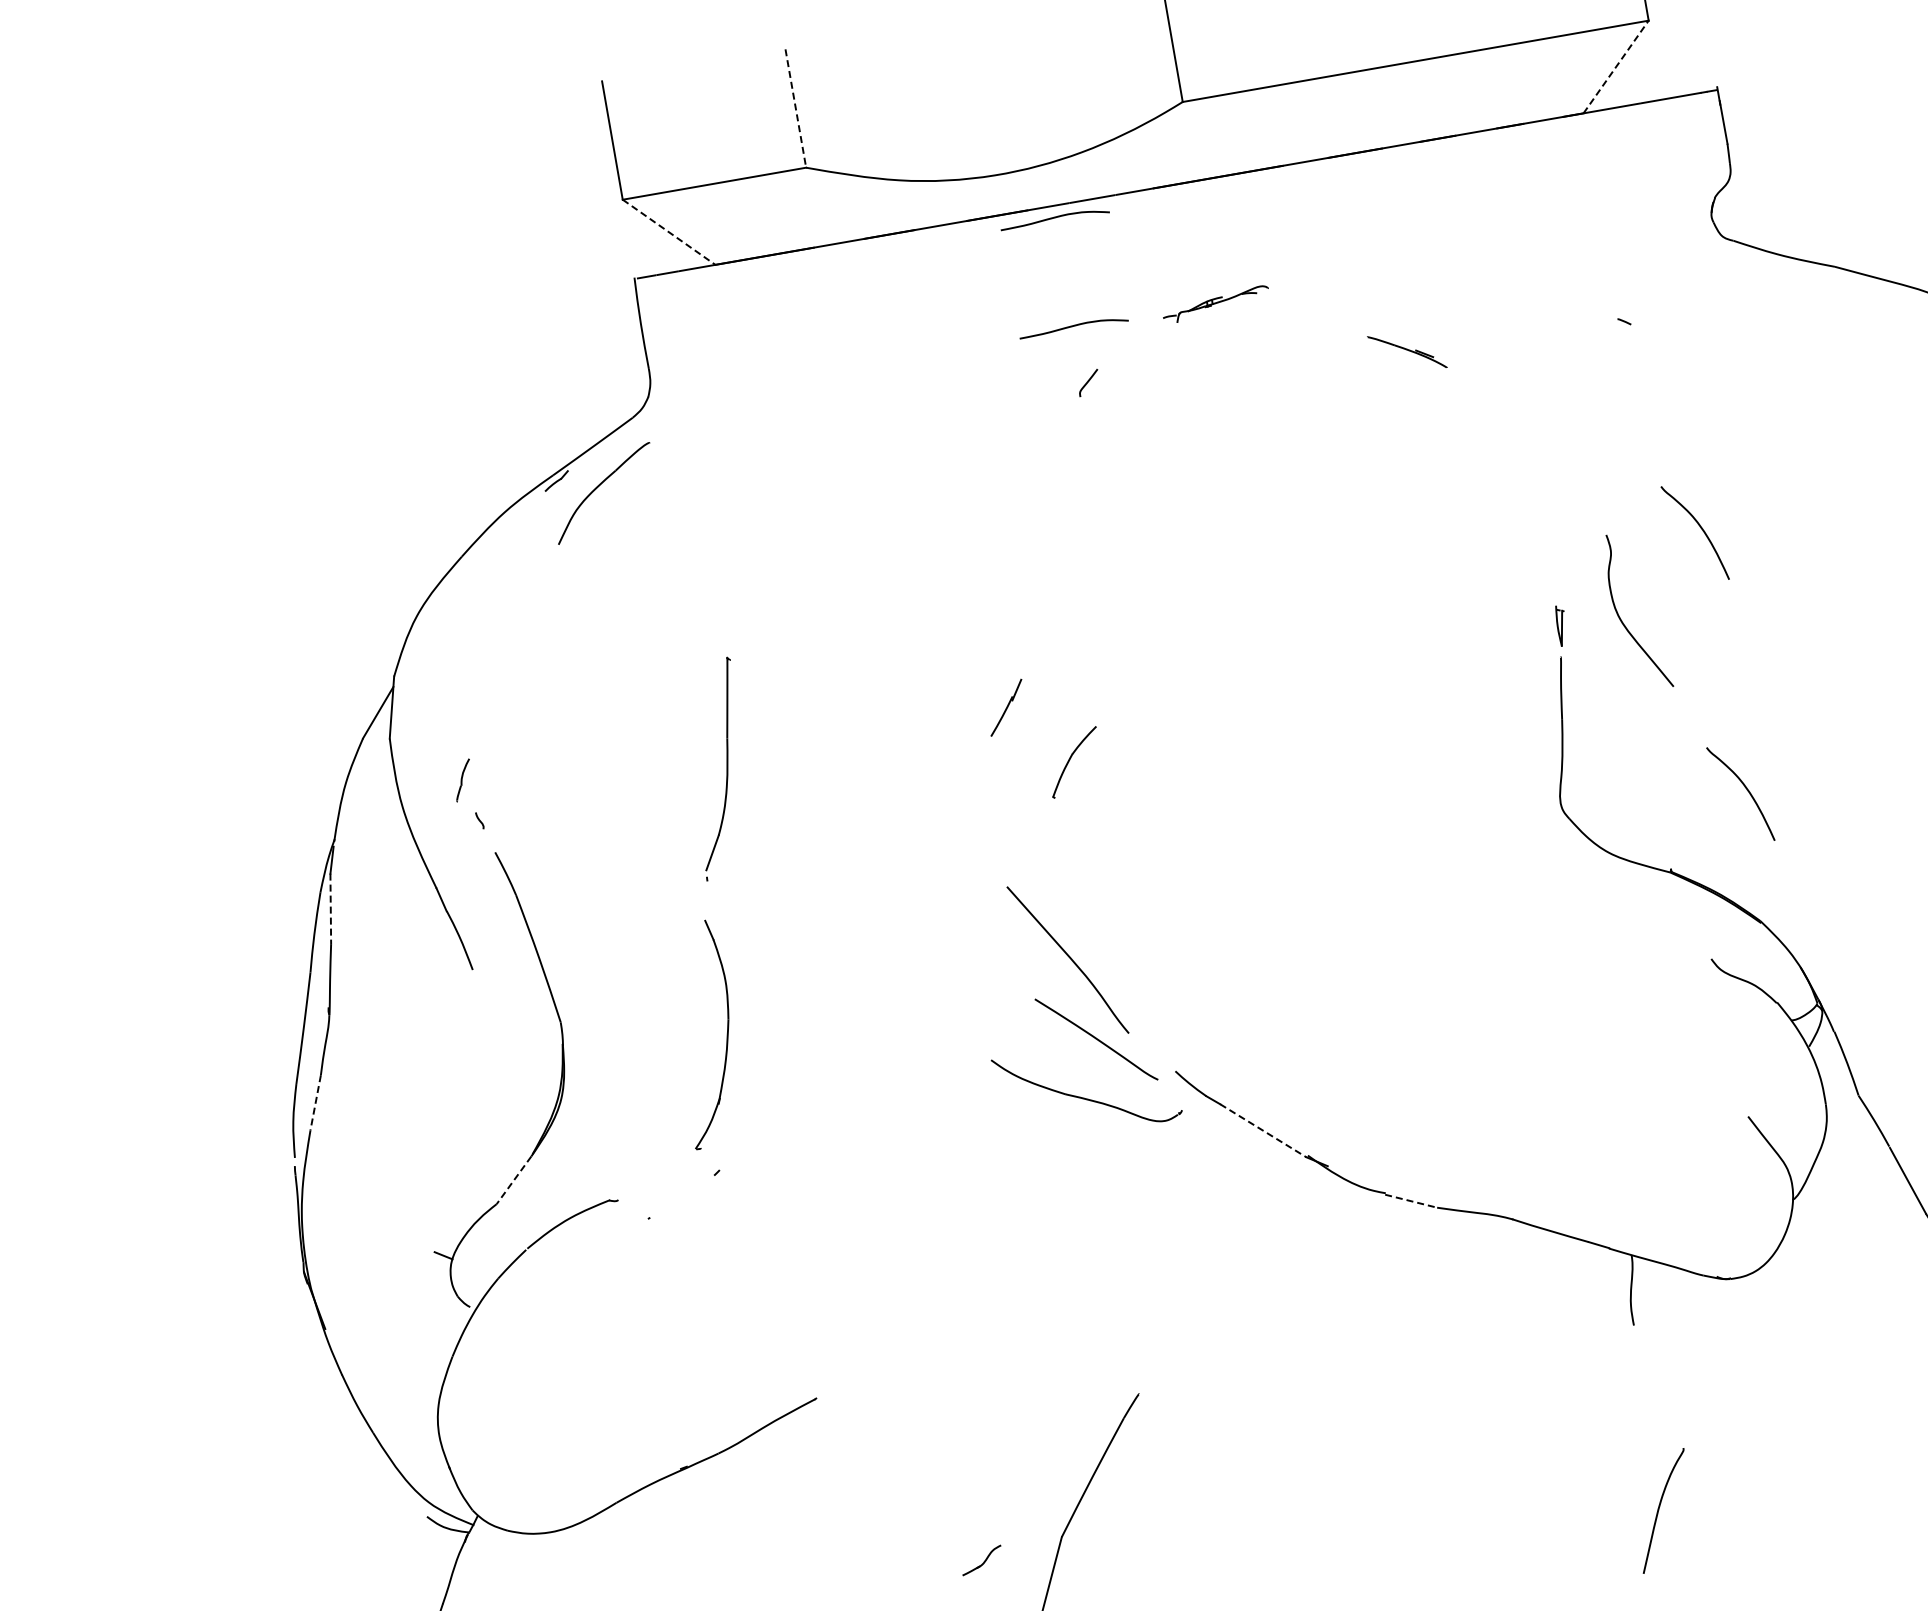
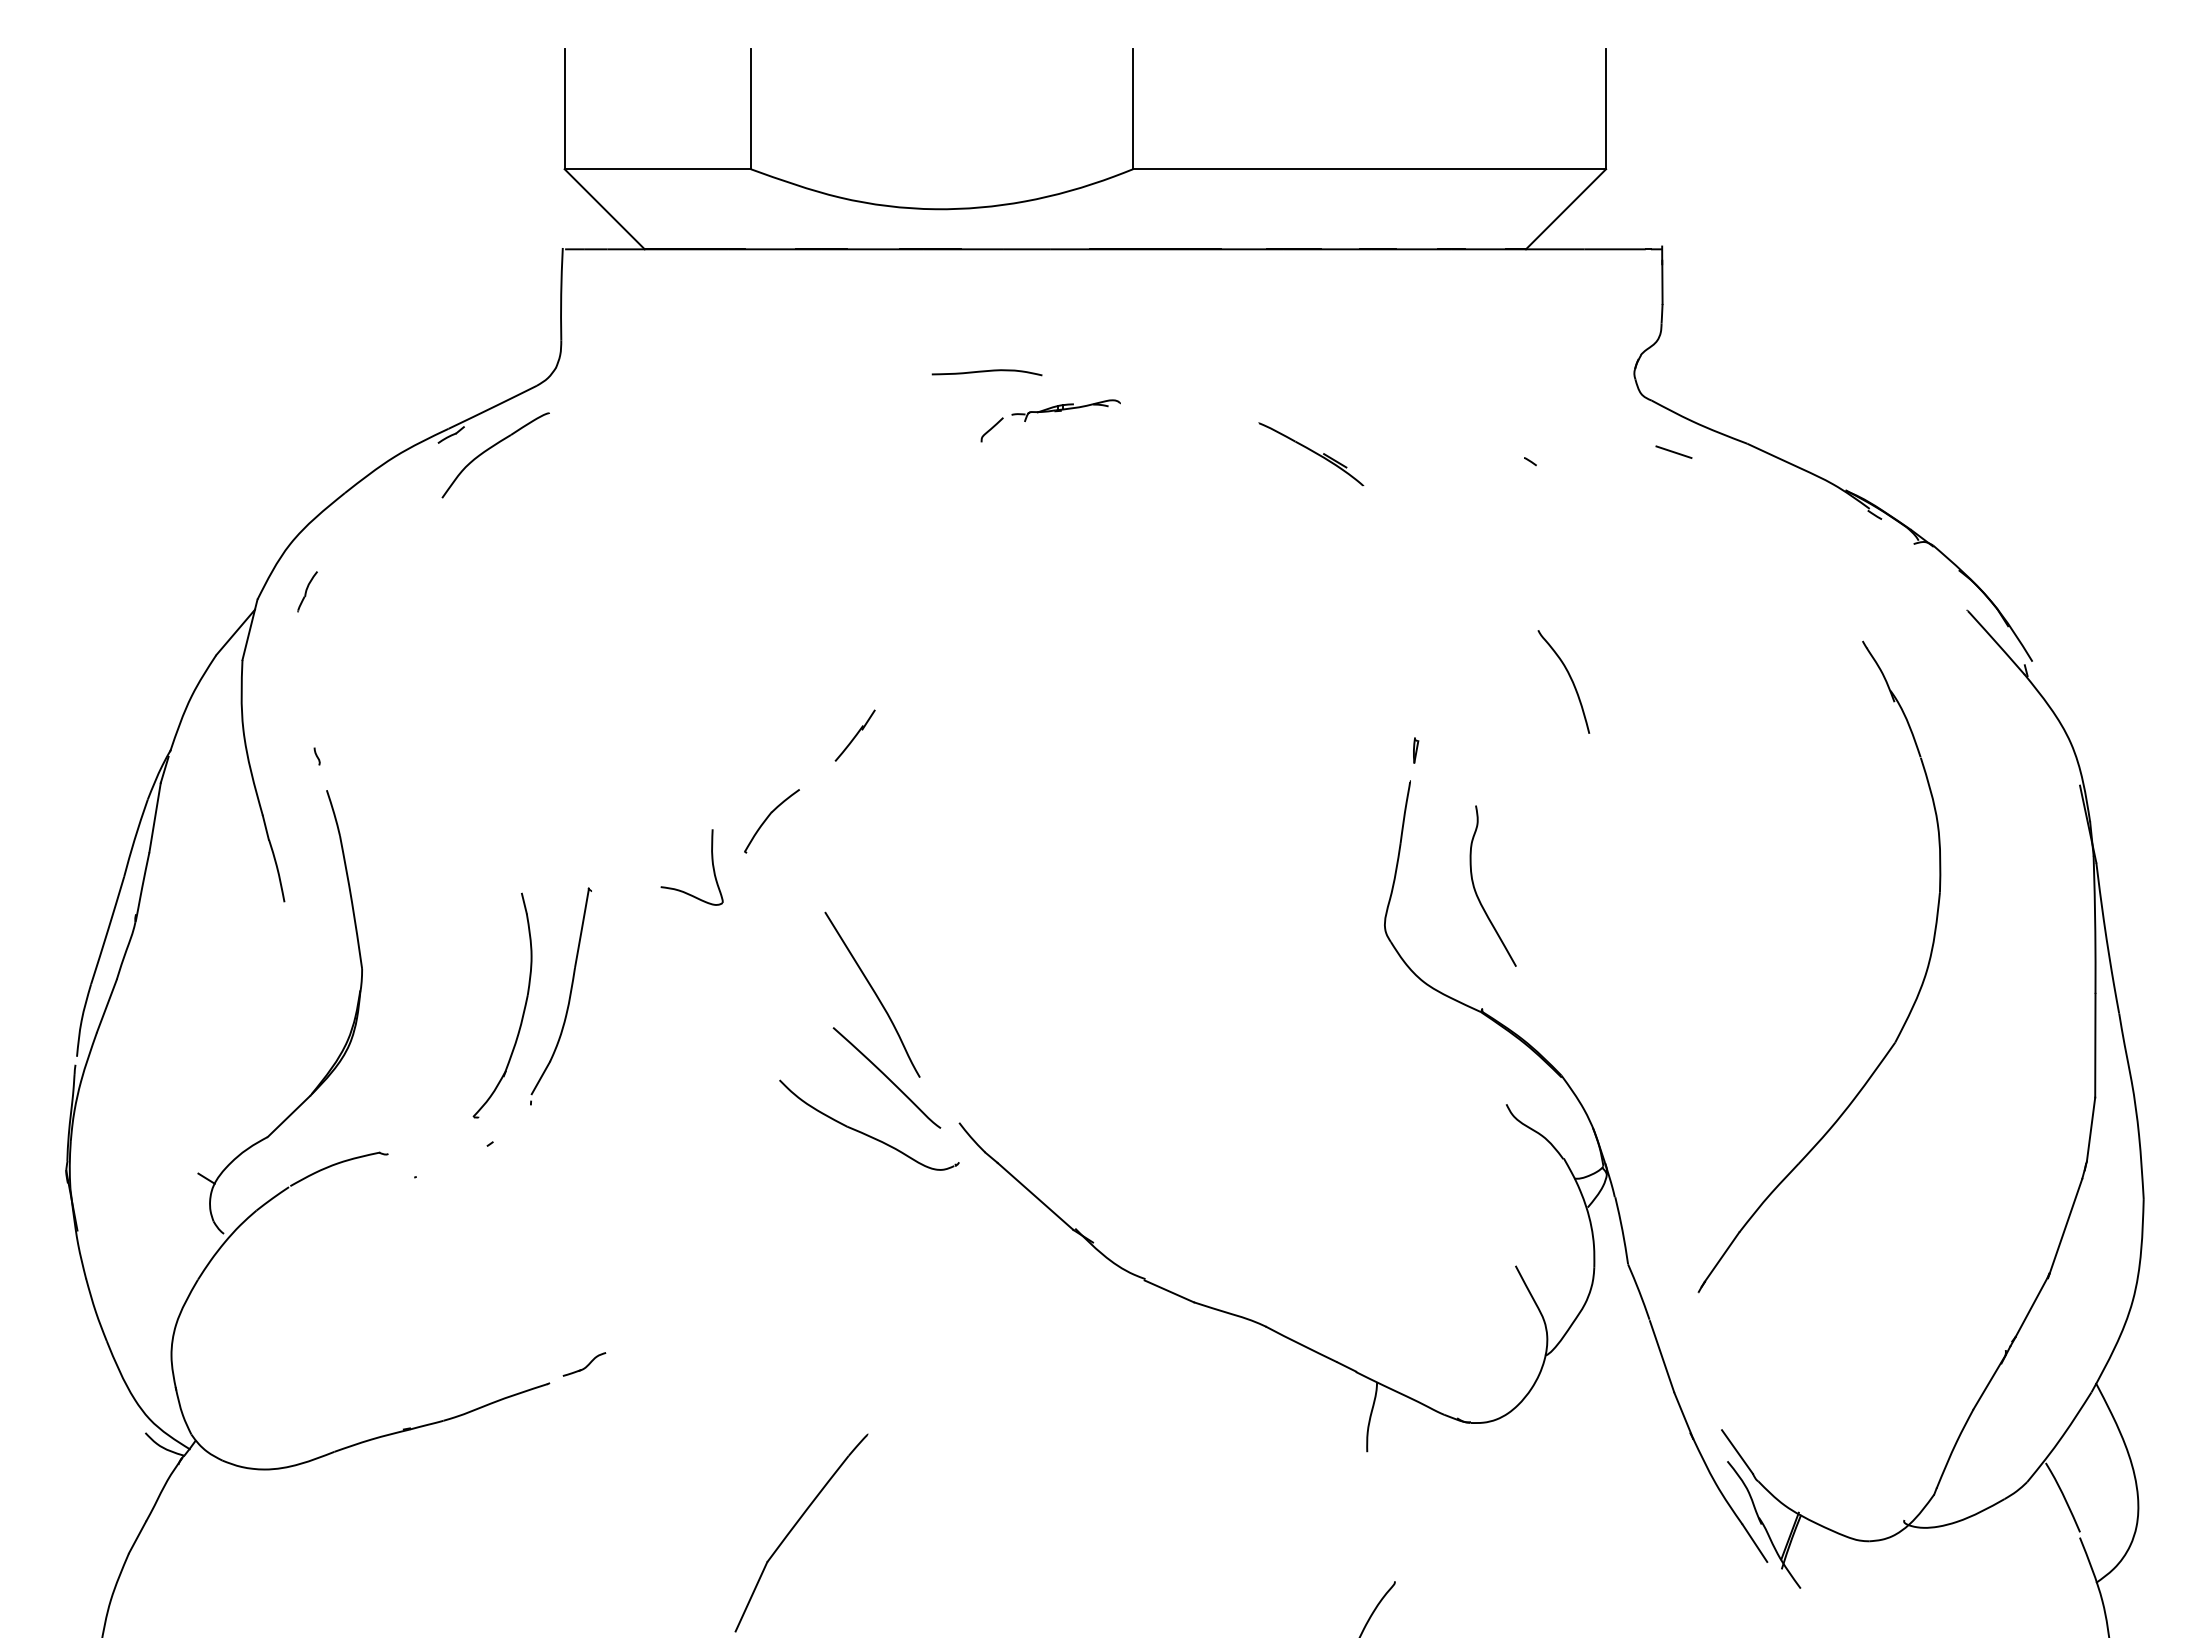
line: (1616, 67) -> (1566, 209), dashed -> solid
line: (795, 108) -> (750, 109), dashed -> solid
curve: (1054, 218) -> (986, 261), removed
line: (668, 232) -> (604, 209), dashed -> solid
line: (1763, 288) -> (1673, 452), added
part: (1215, 304) -> (1065, 410), moved
part: (1407, 352) -> (1311, 454), size x1.43
curve: (1622, 621) -> (1477, 893), moved
part: (1561, 625) -> (1416, 750), size x0.62
part: (1074, 762) -> (771, 821), moved
part: (726, 769) -> (568, 998), moved
part: (462, 780) -> (307, 591), moved
curve: (1745, 788) -> (1569, 942), removed
part: (886, 857) -> (711, 862), added
line: (331, 909) -> (155, 818), dashed -> solid
line: (315, 1103) -> (106, 1006), dashed -> solid
line: (1263, 1130) -> (1035, 1196), dashed -> solid
line: (513, 1180) -> (288, 1116), dashed -> solid
line: (1411, 1201) -> (1169, 1291), dashed -> solid
part: (981, 1560) -> (584, 1364), moved

